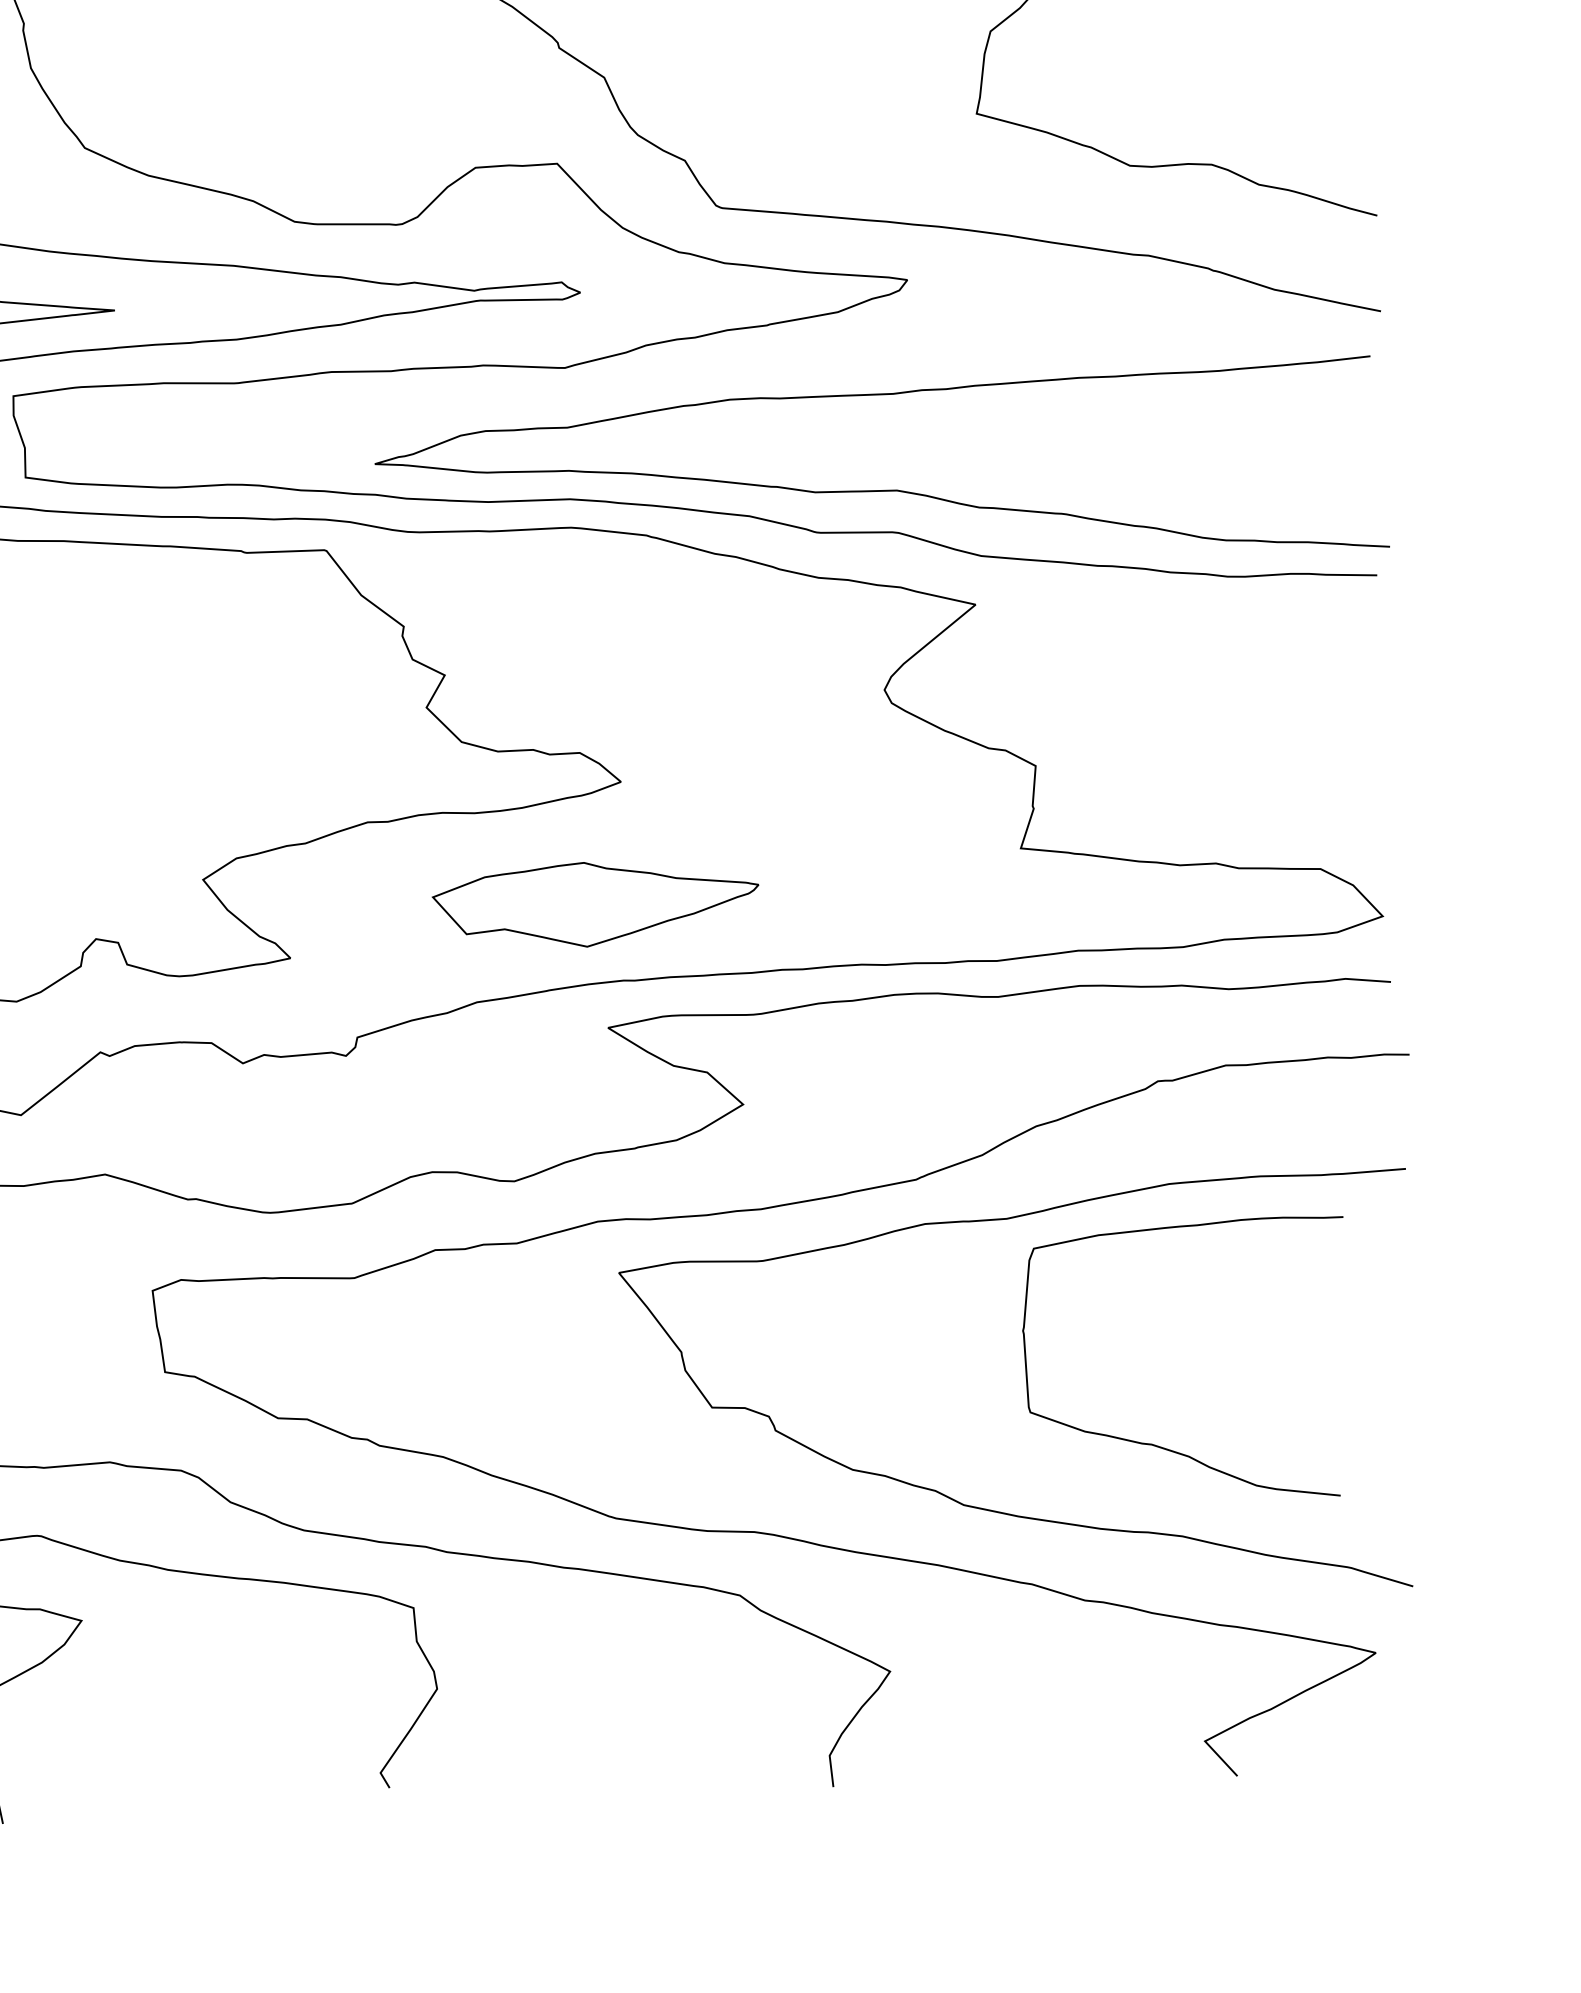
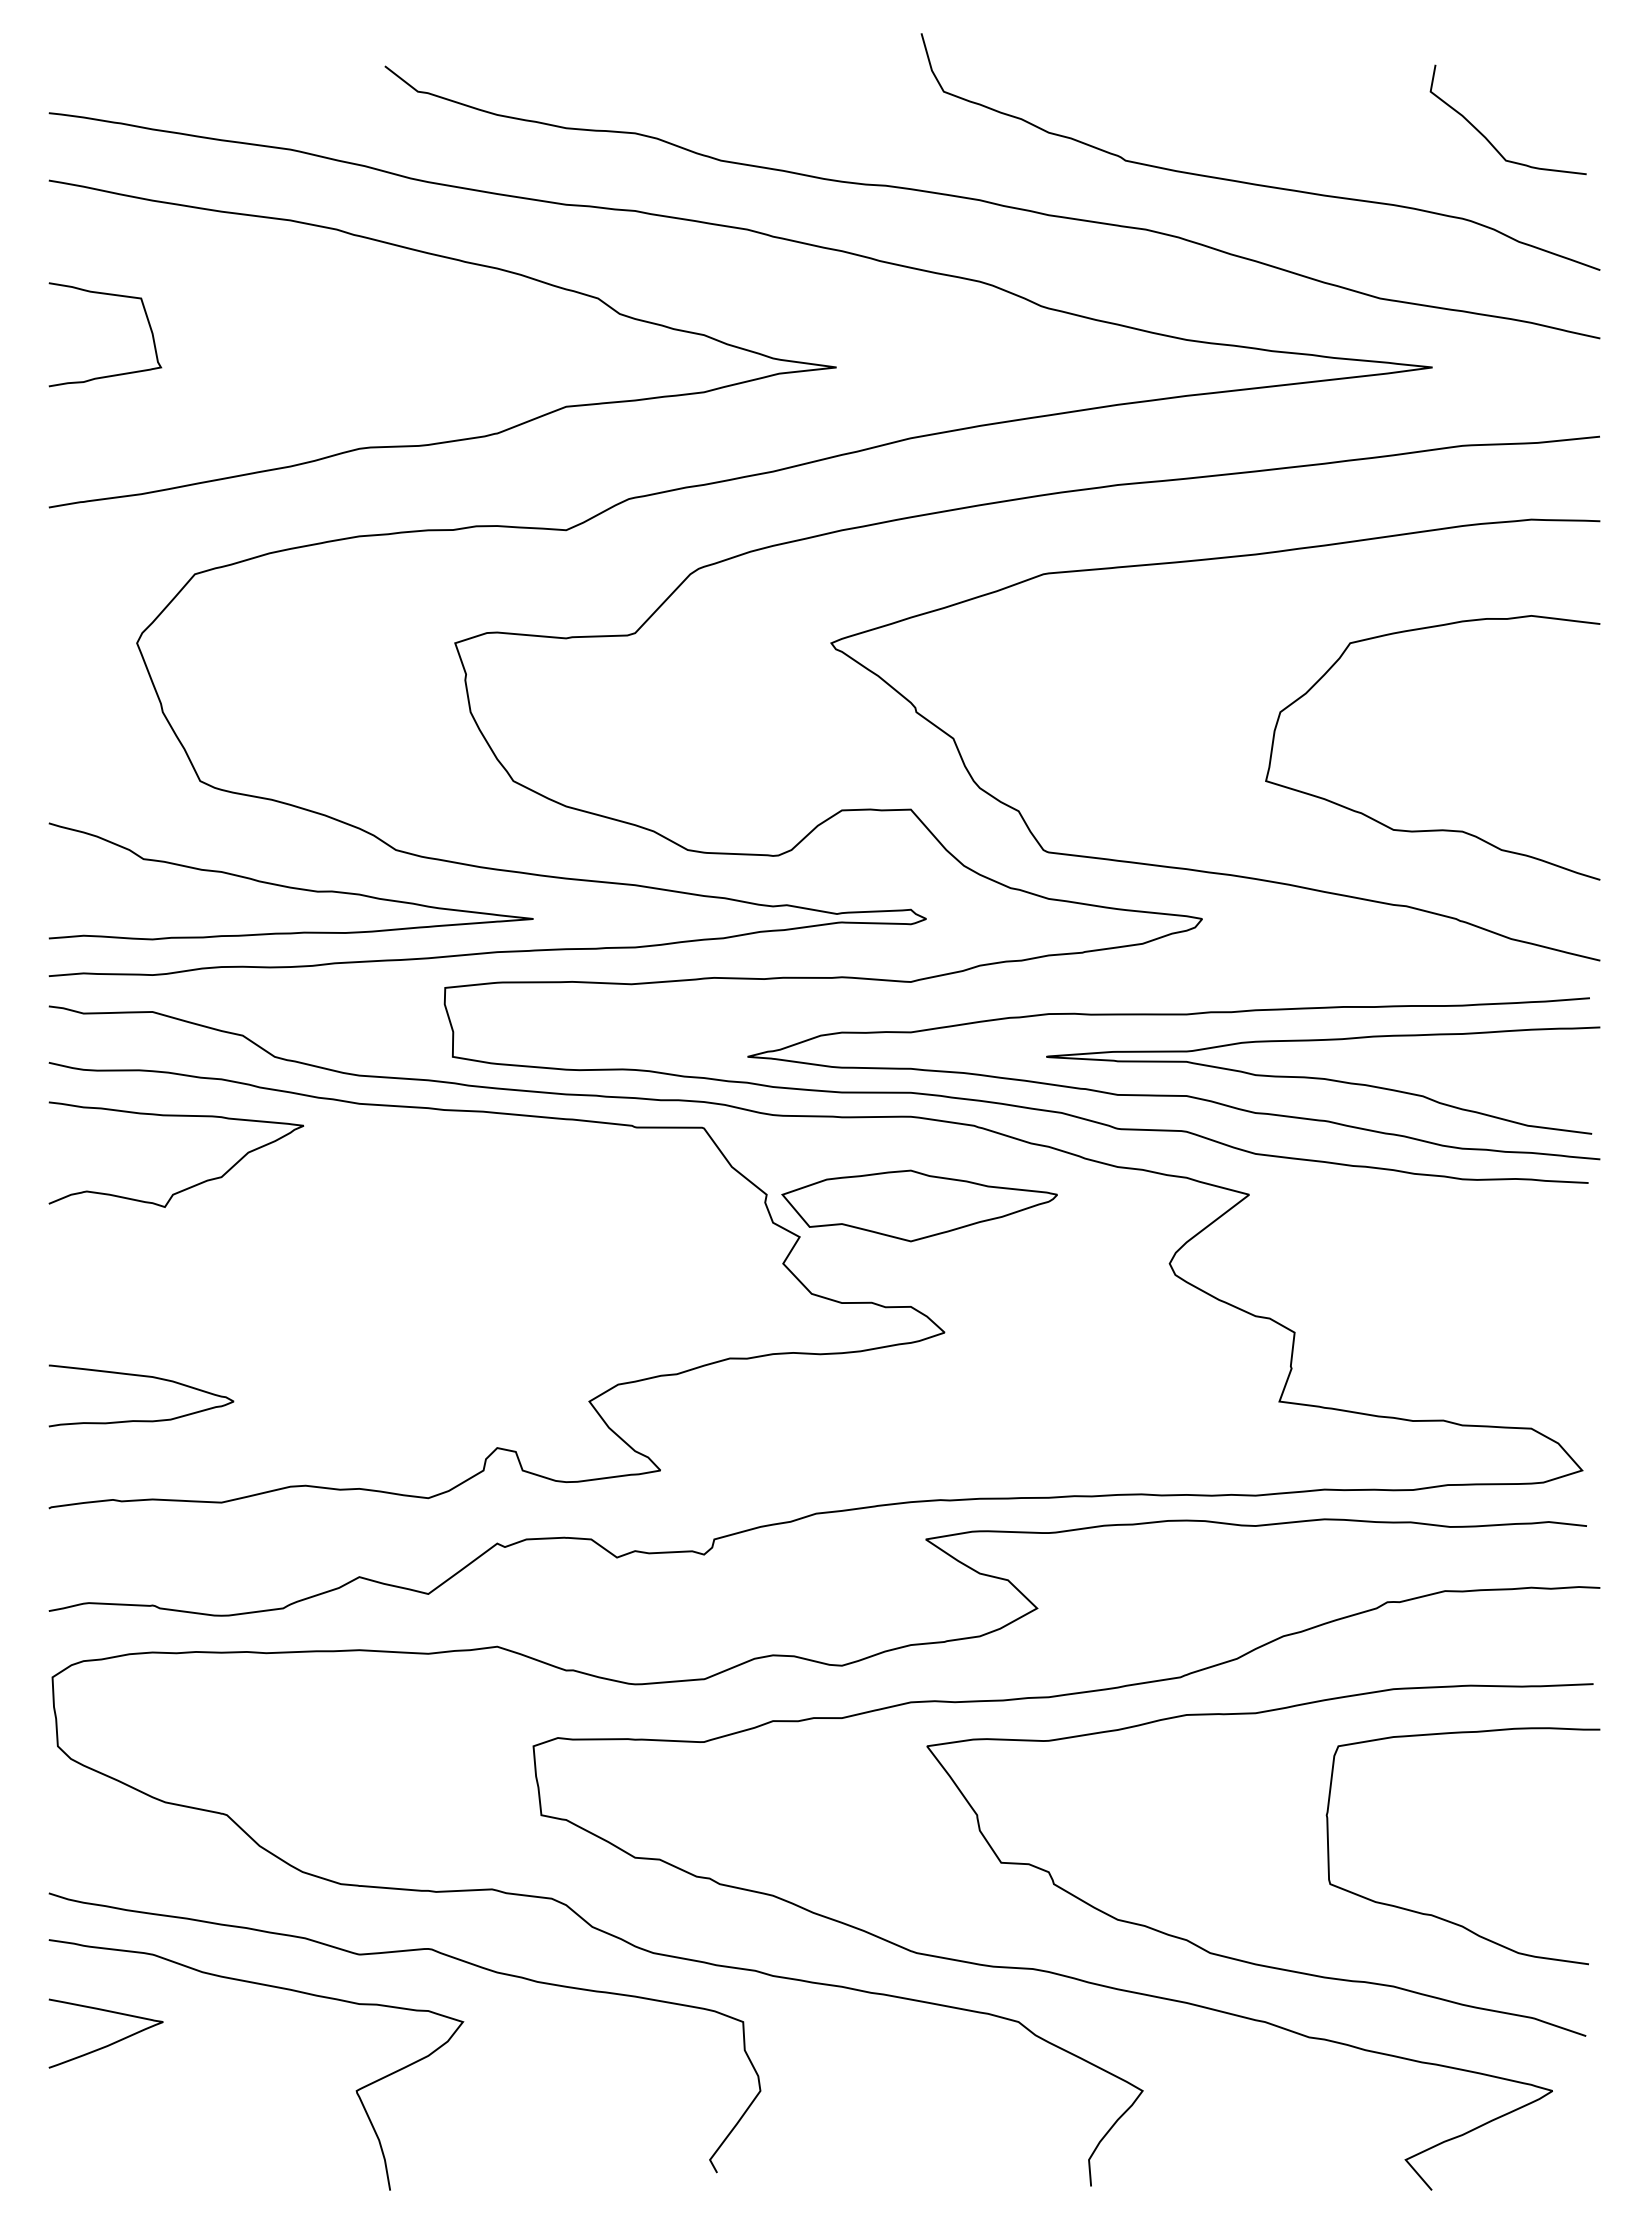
curve: (1058, 464) -> (1323, 1079), added
part: (595, 903) -> (919, 1205), moved
curve: (1160, 1445) -> (1438, 1916), moved

